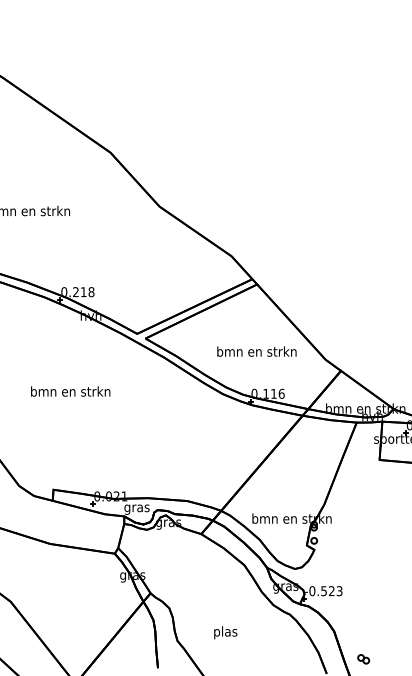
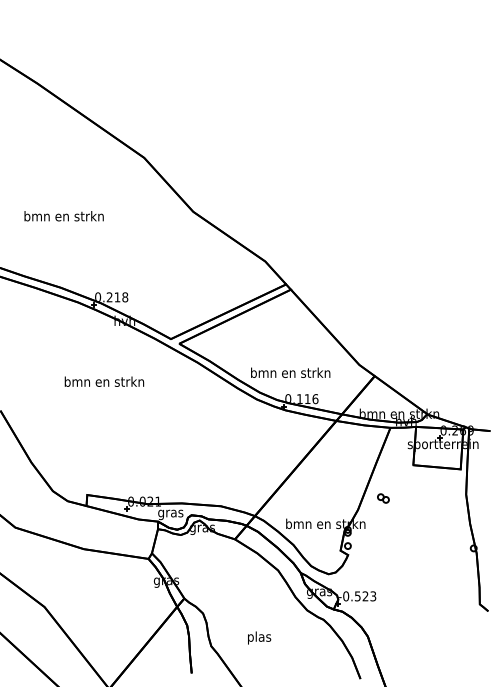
text: (256, 351) -> (290, 372), moved
text: (70, 391) -> (104, 381), moved
part: (363, 659) -> (383, 498), moved

